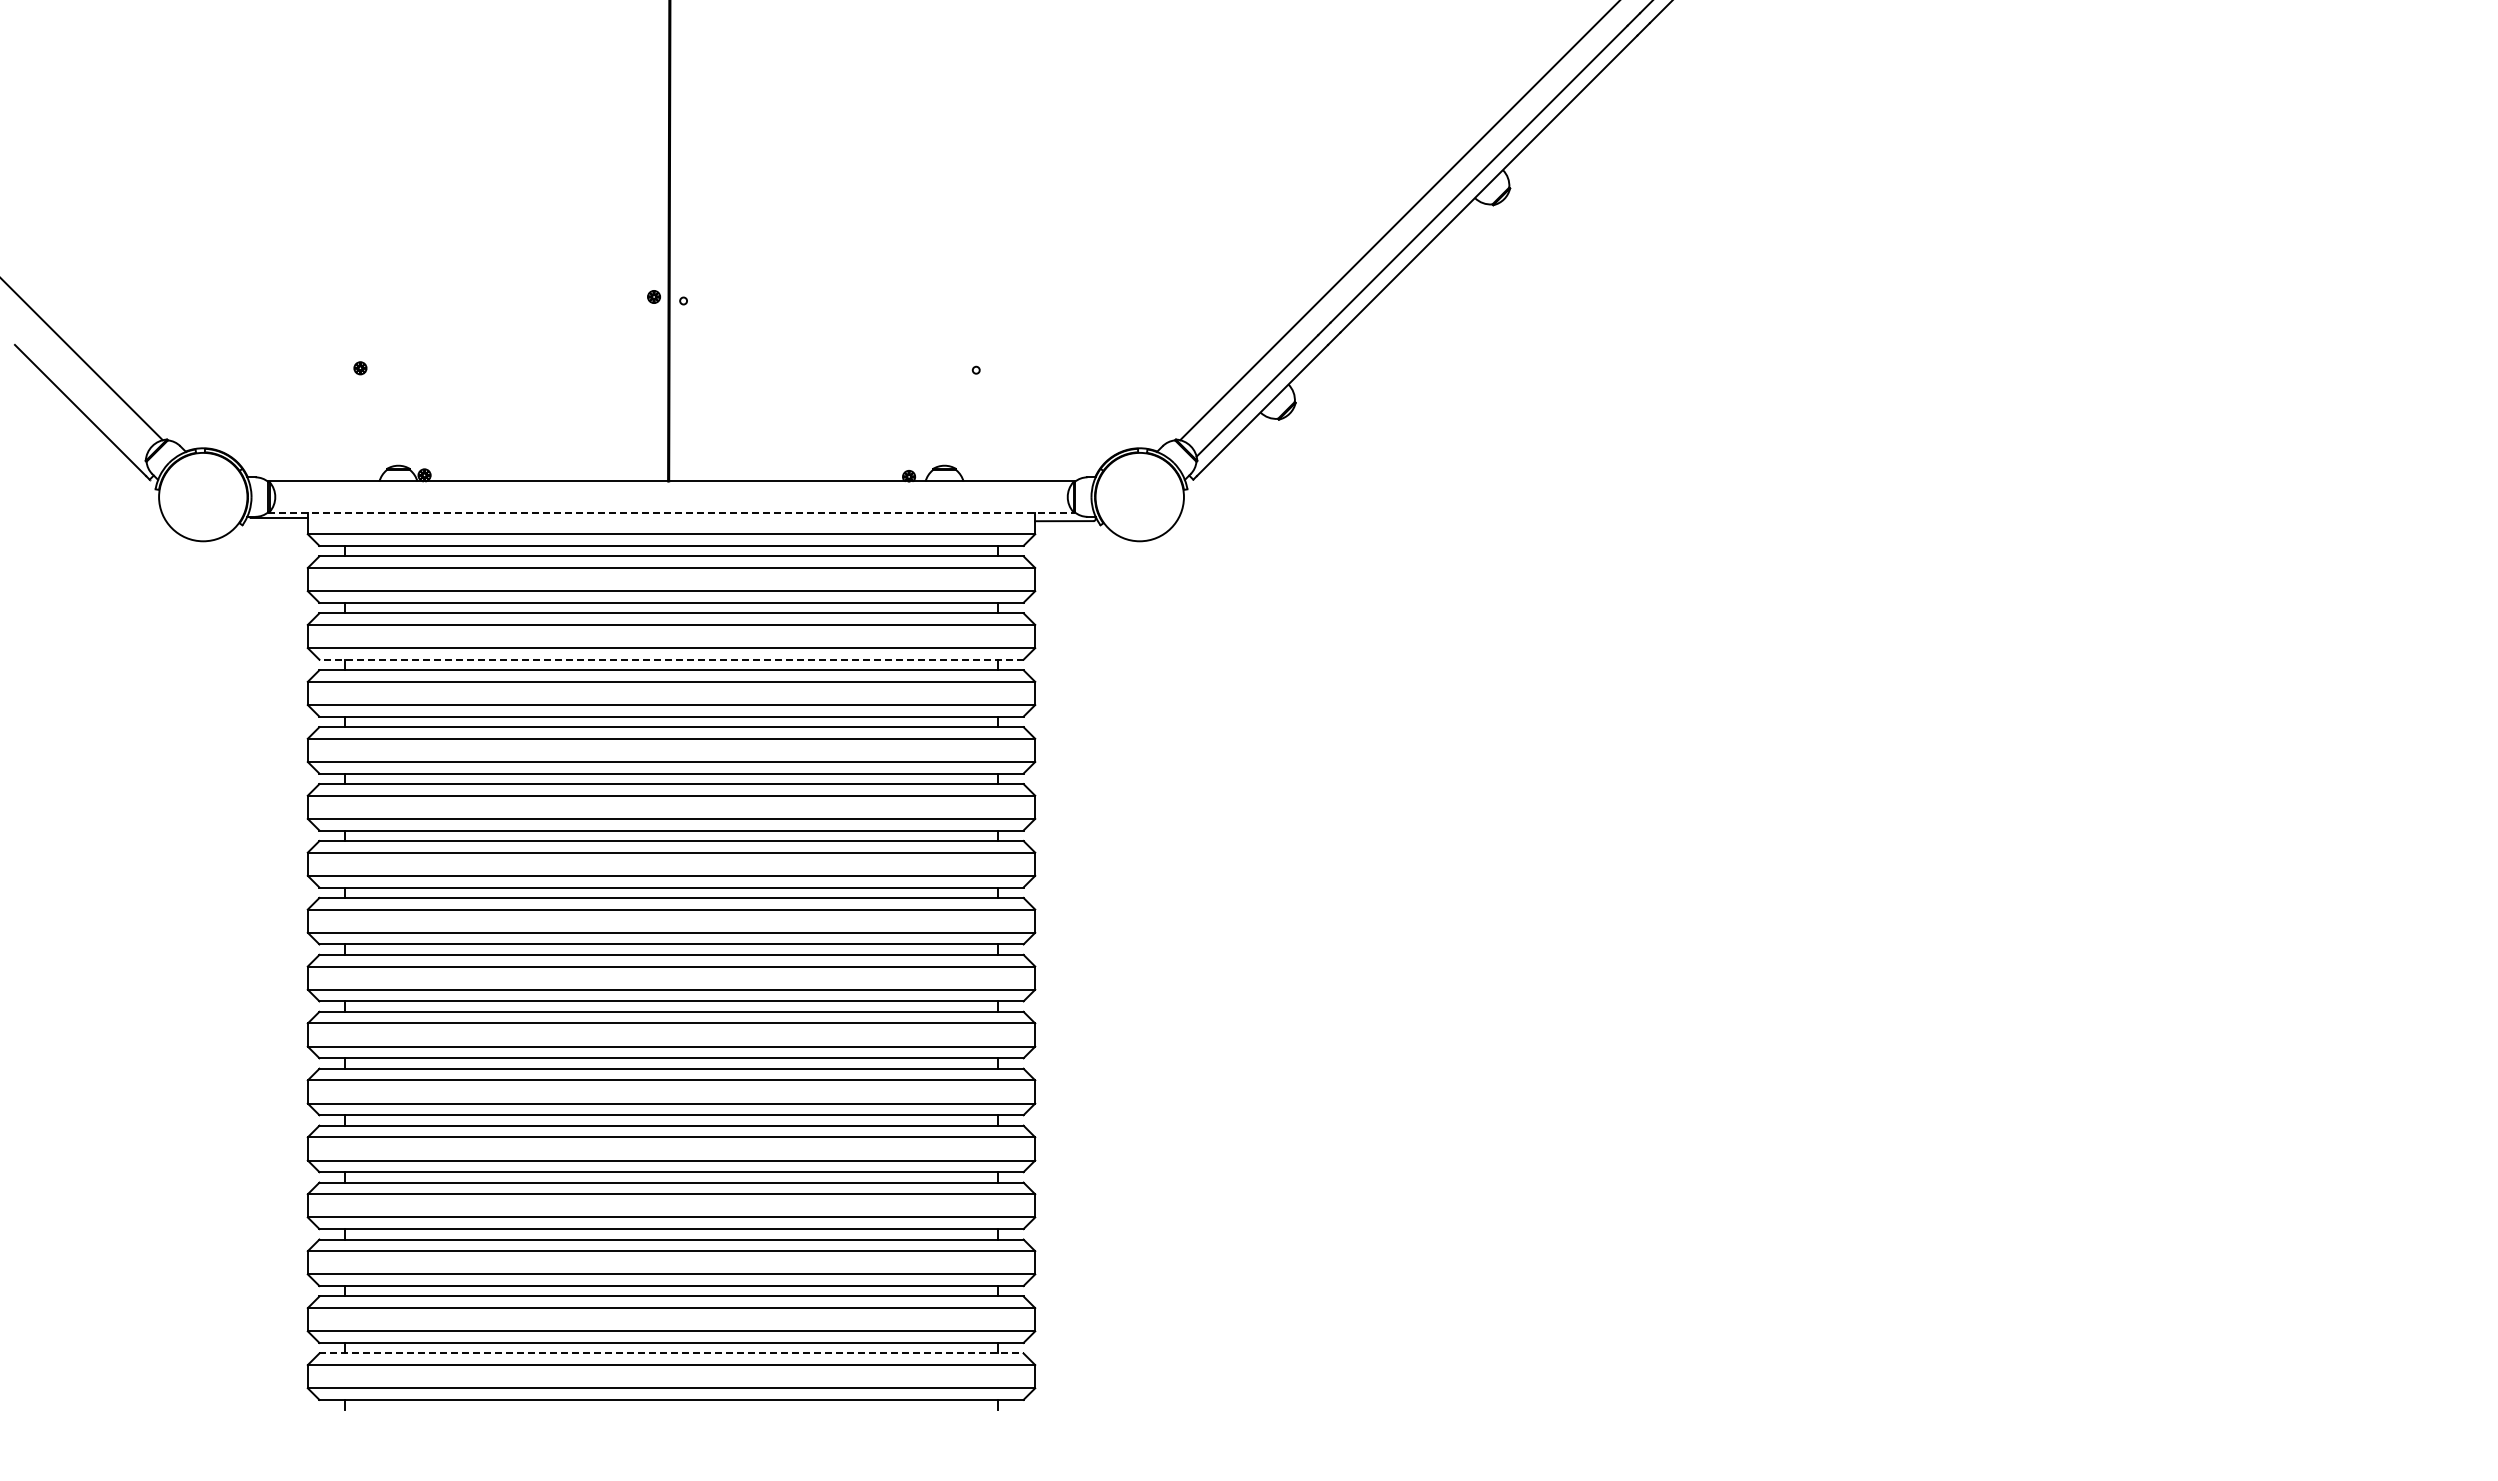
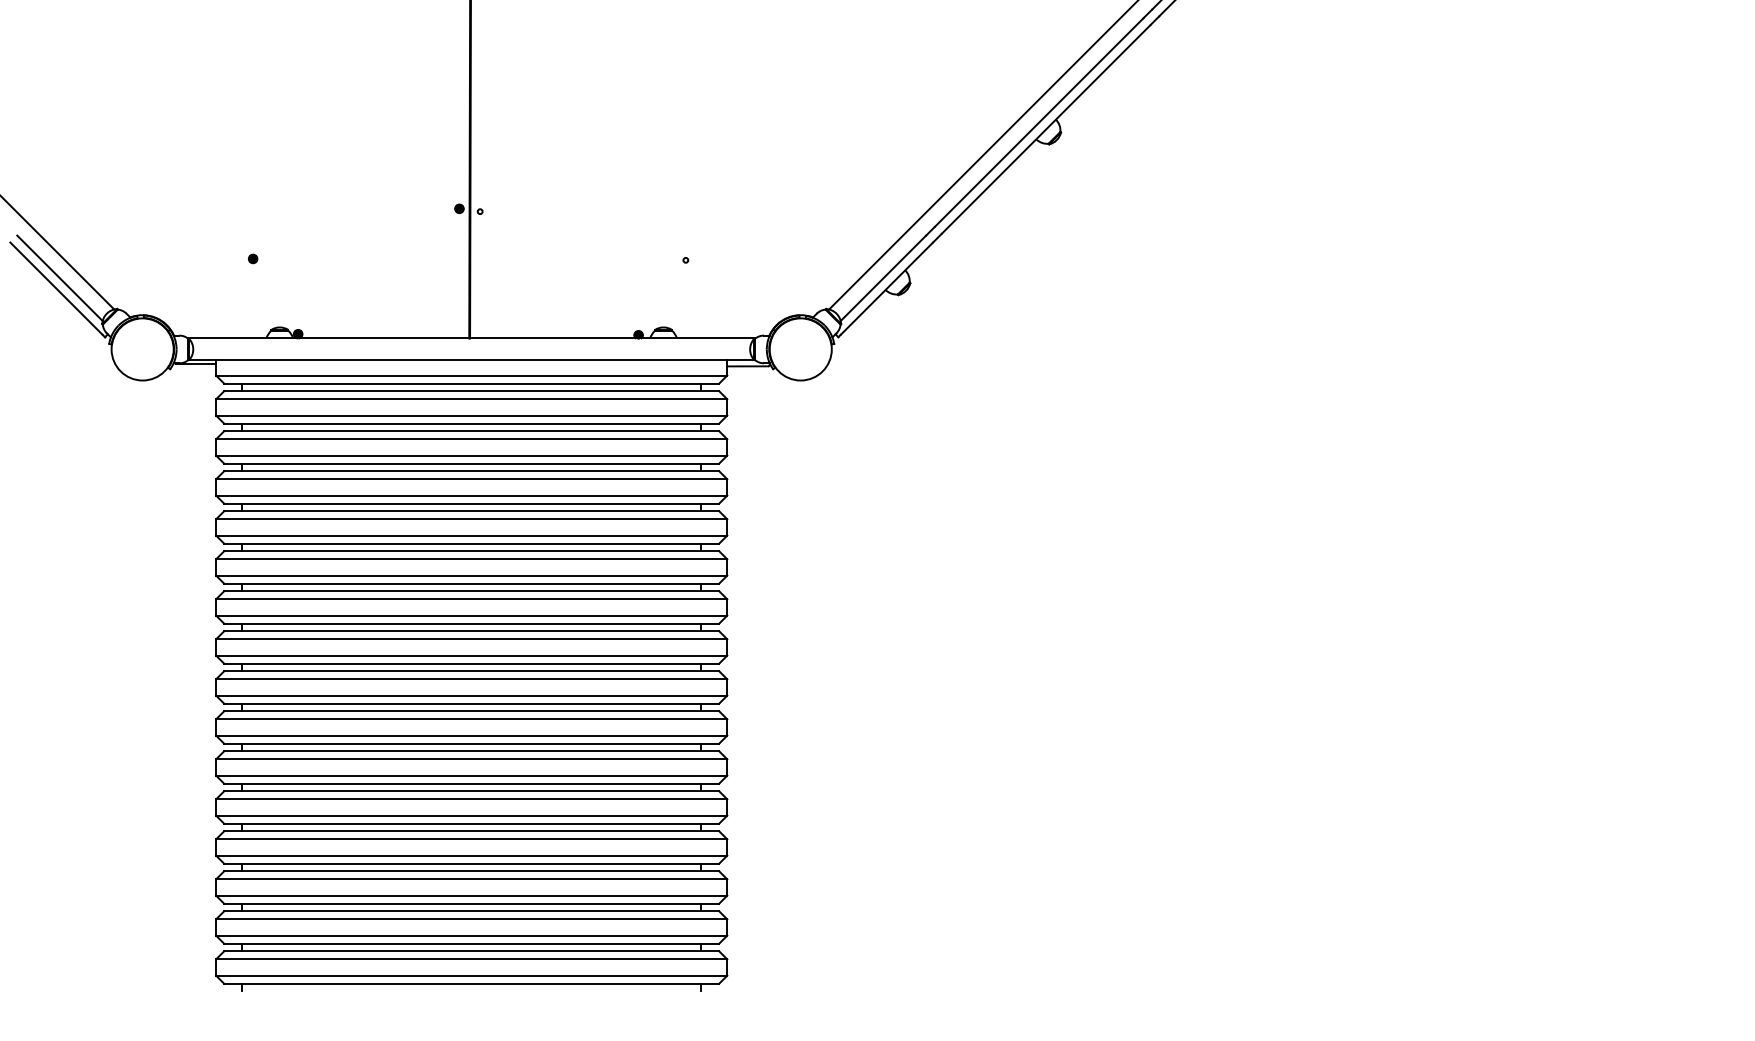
line: (85, 395) -> (59, 278), added
line: (671, 512) -> (471, 360), dashed -> solid
line: (671, 659) -> (471, 463), dashed -> solid
line: (672, 1353) -> (472, 951), dashed -> solid

